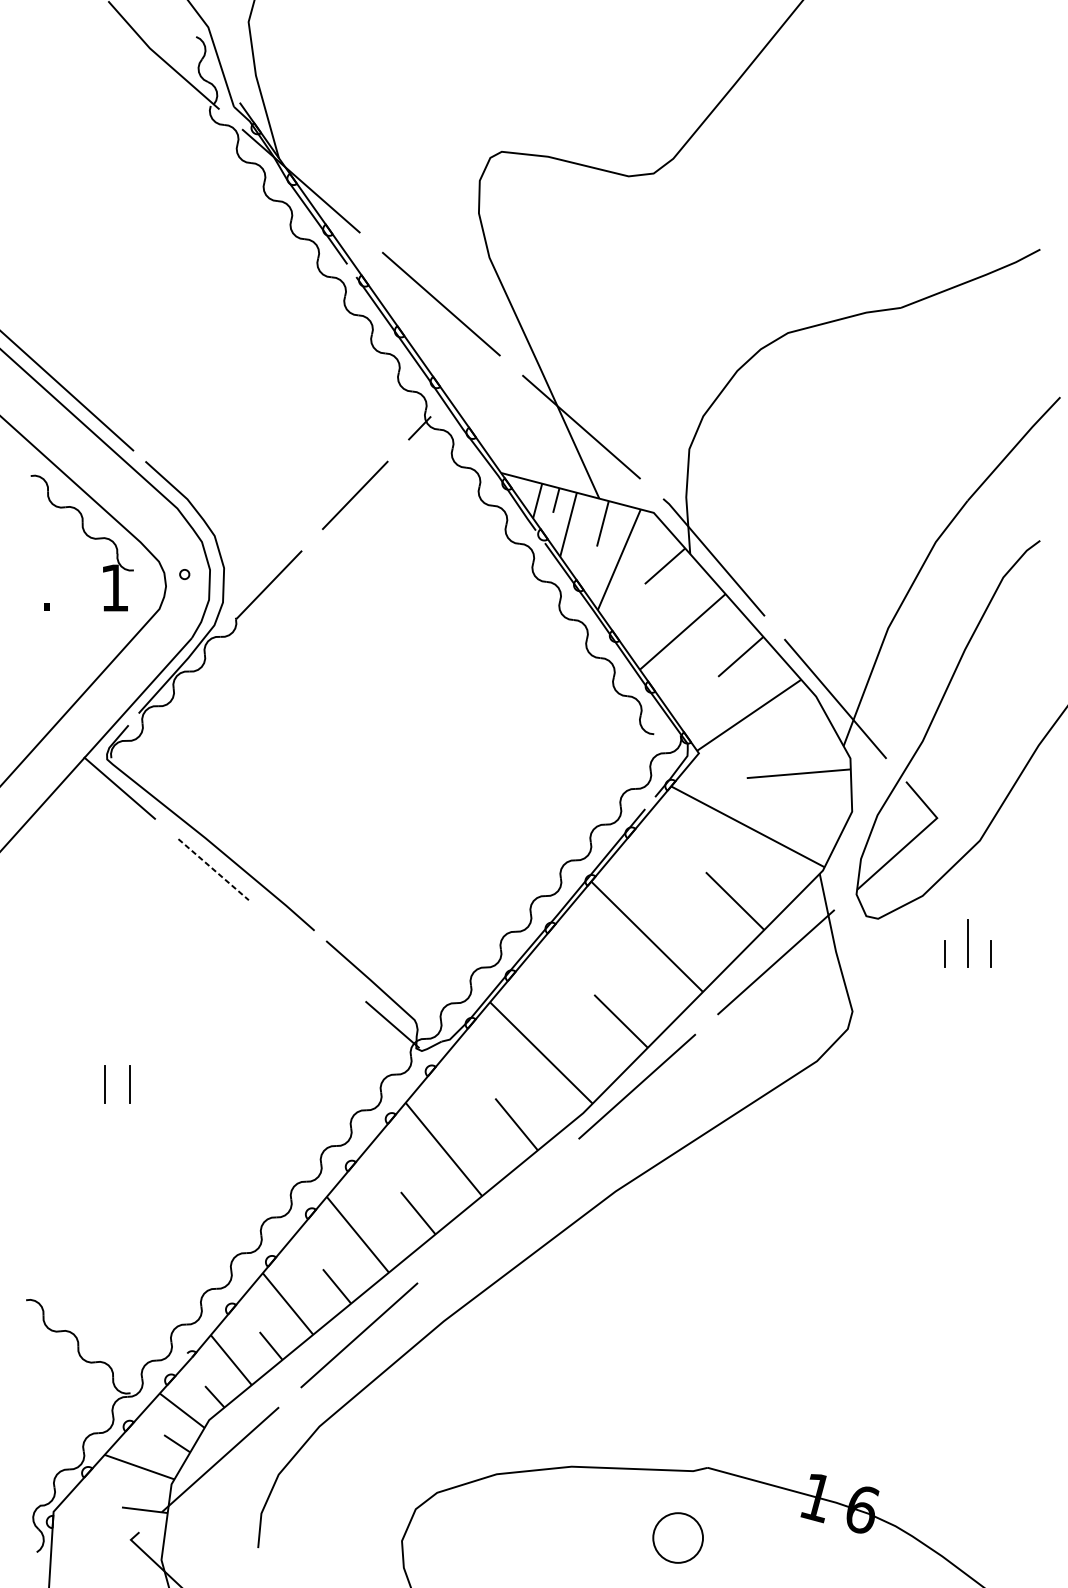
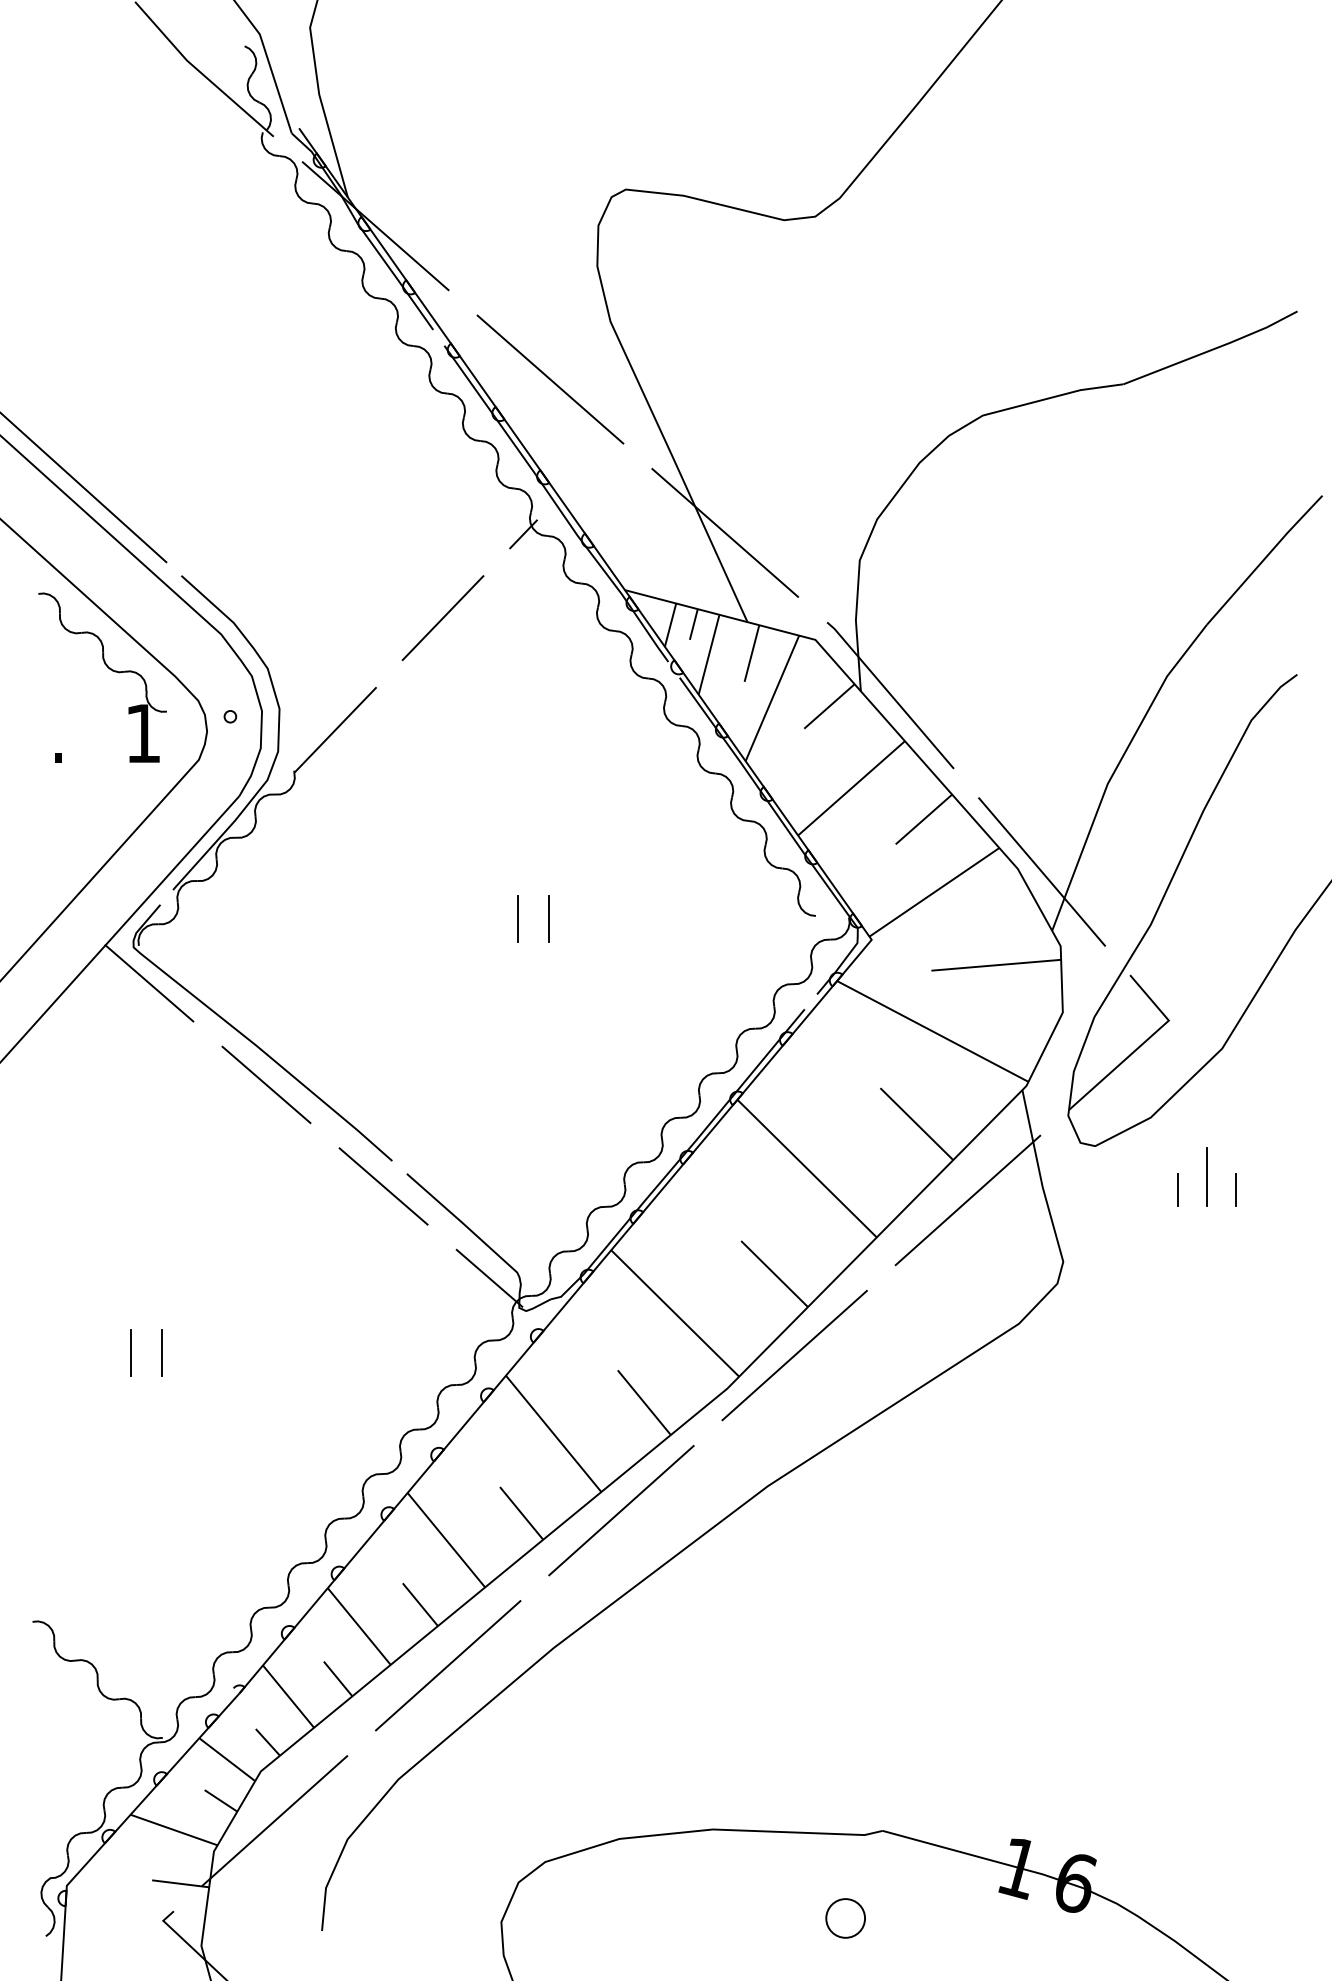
line: (414, 736) -> (517, 918), added
line: (439, 736) -> (548, 918), added
line: (213, 870) -> (266, 1085), dashed -> solid
line: (307, 951) -> (383, 1186), added
line: (498, 1210) -> (621, 1510), added
circle: (677, 1538) -> (845, 1918), size x0.62

